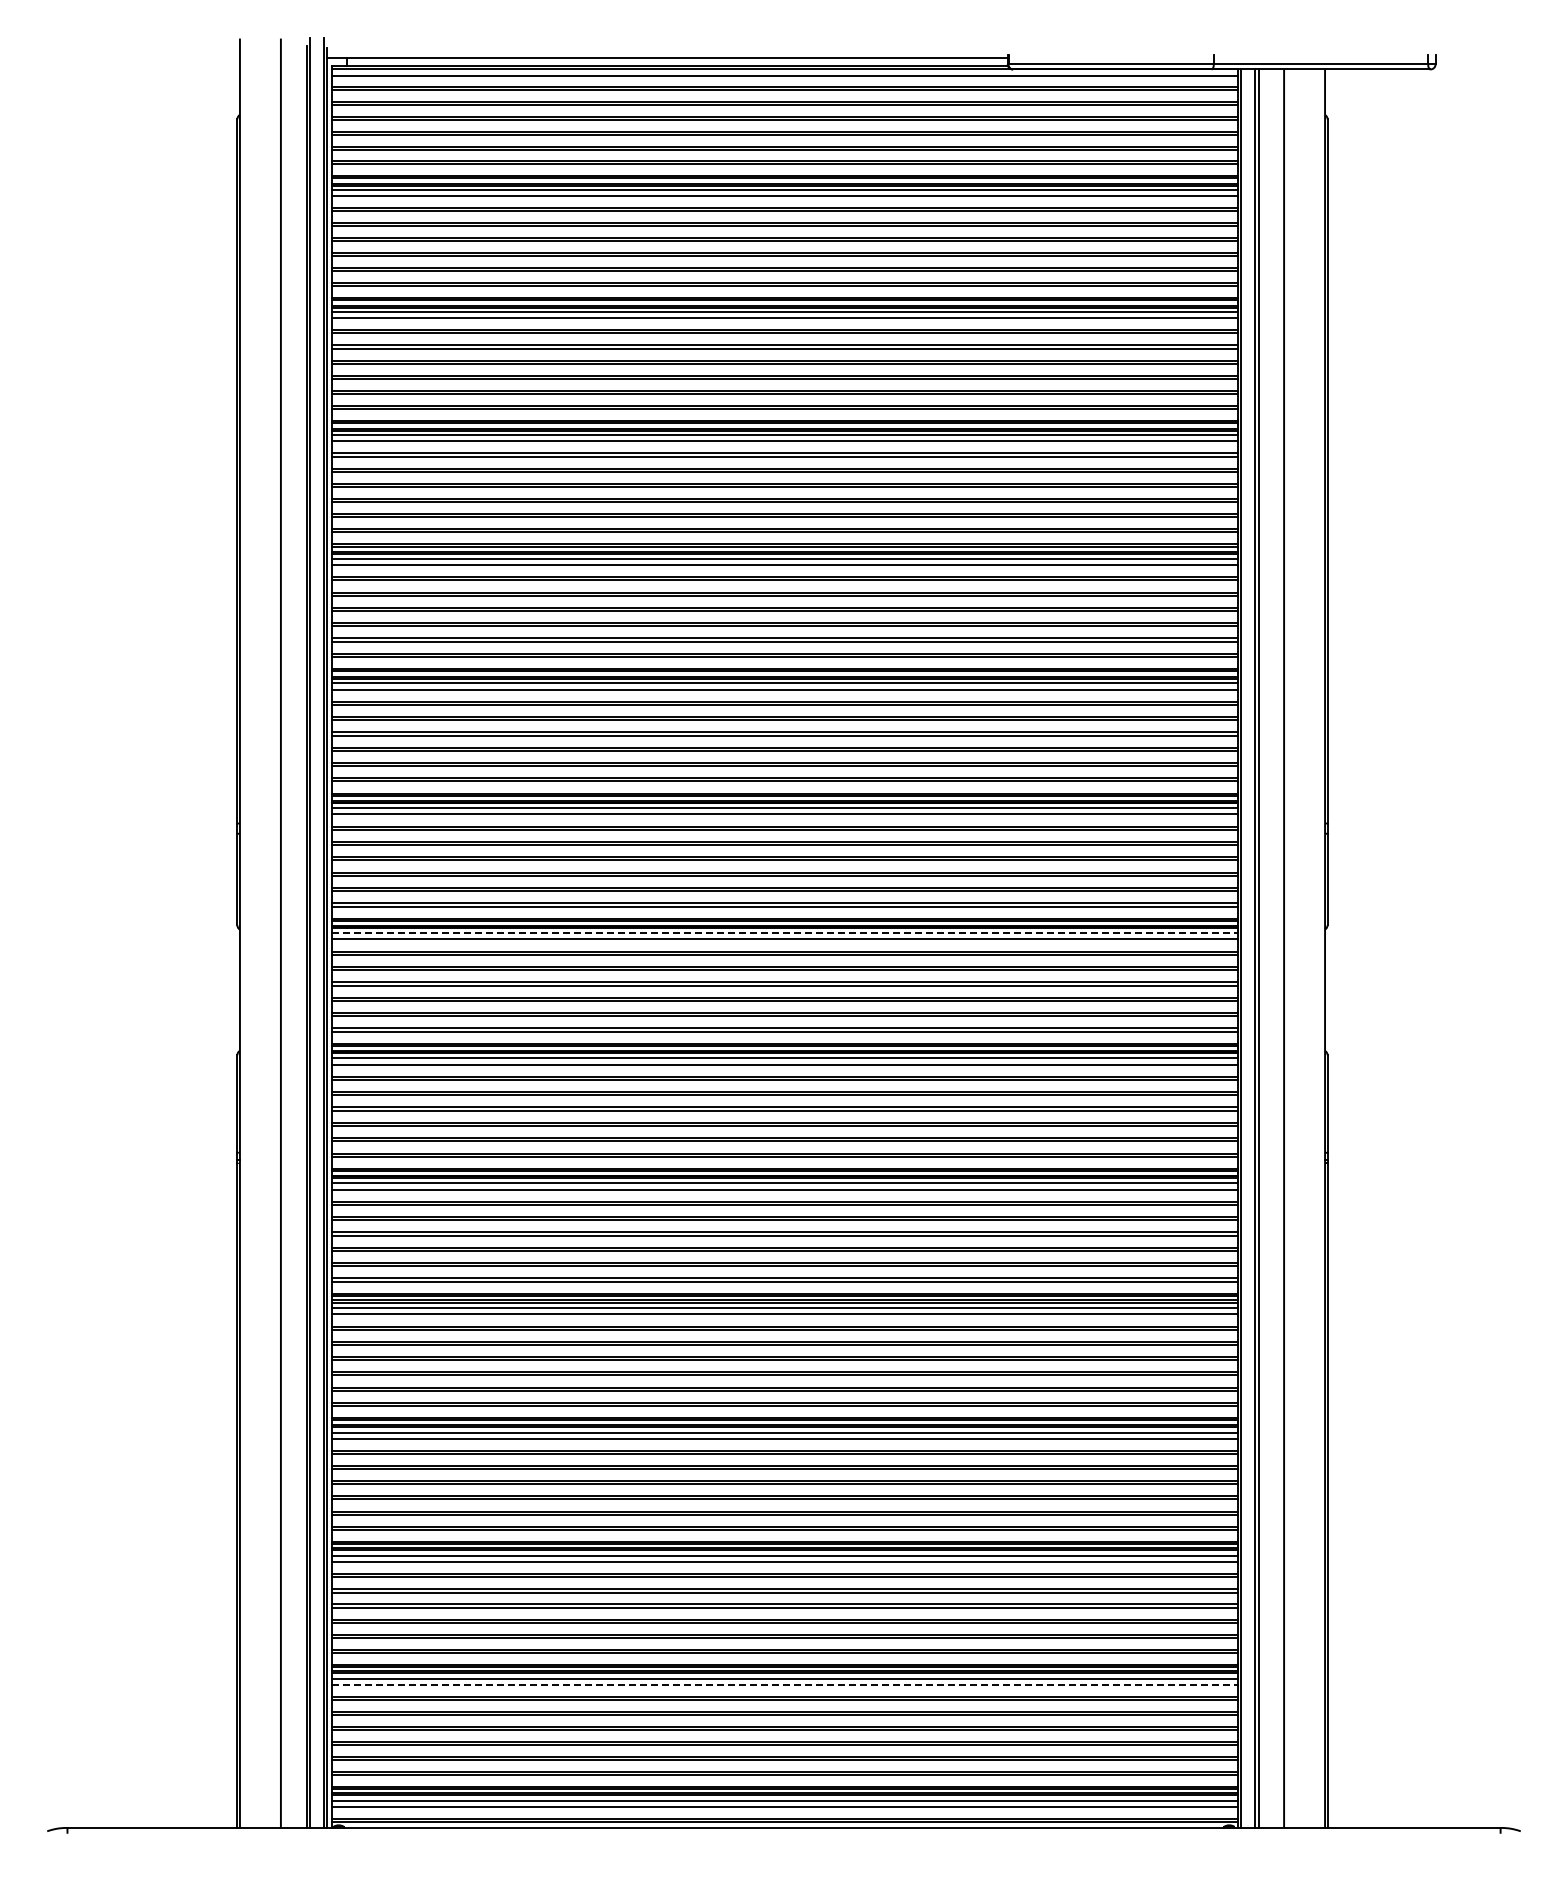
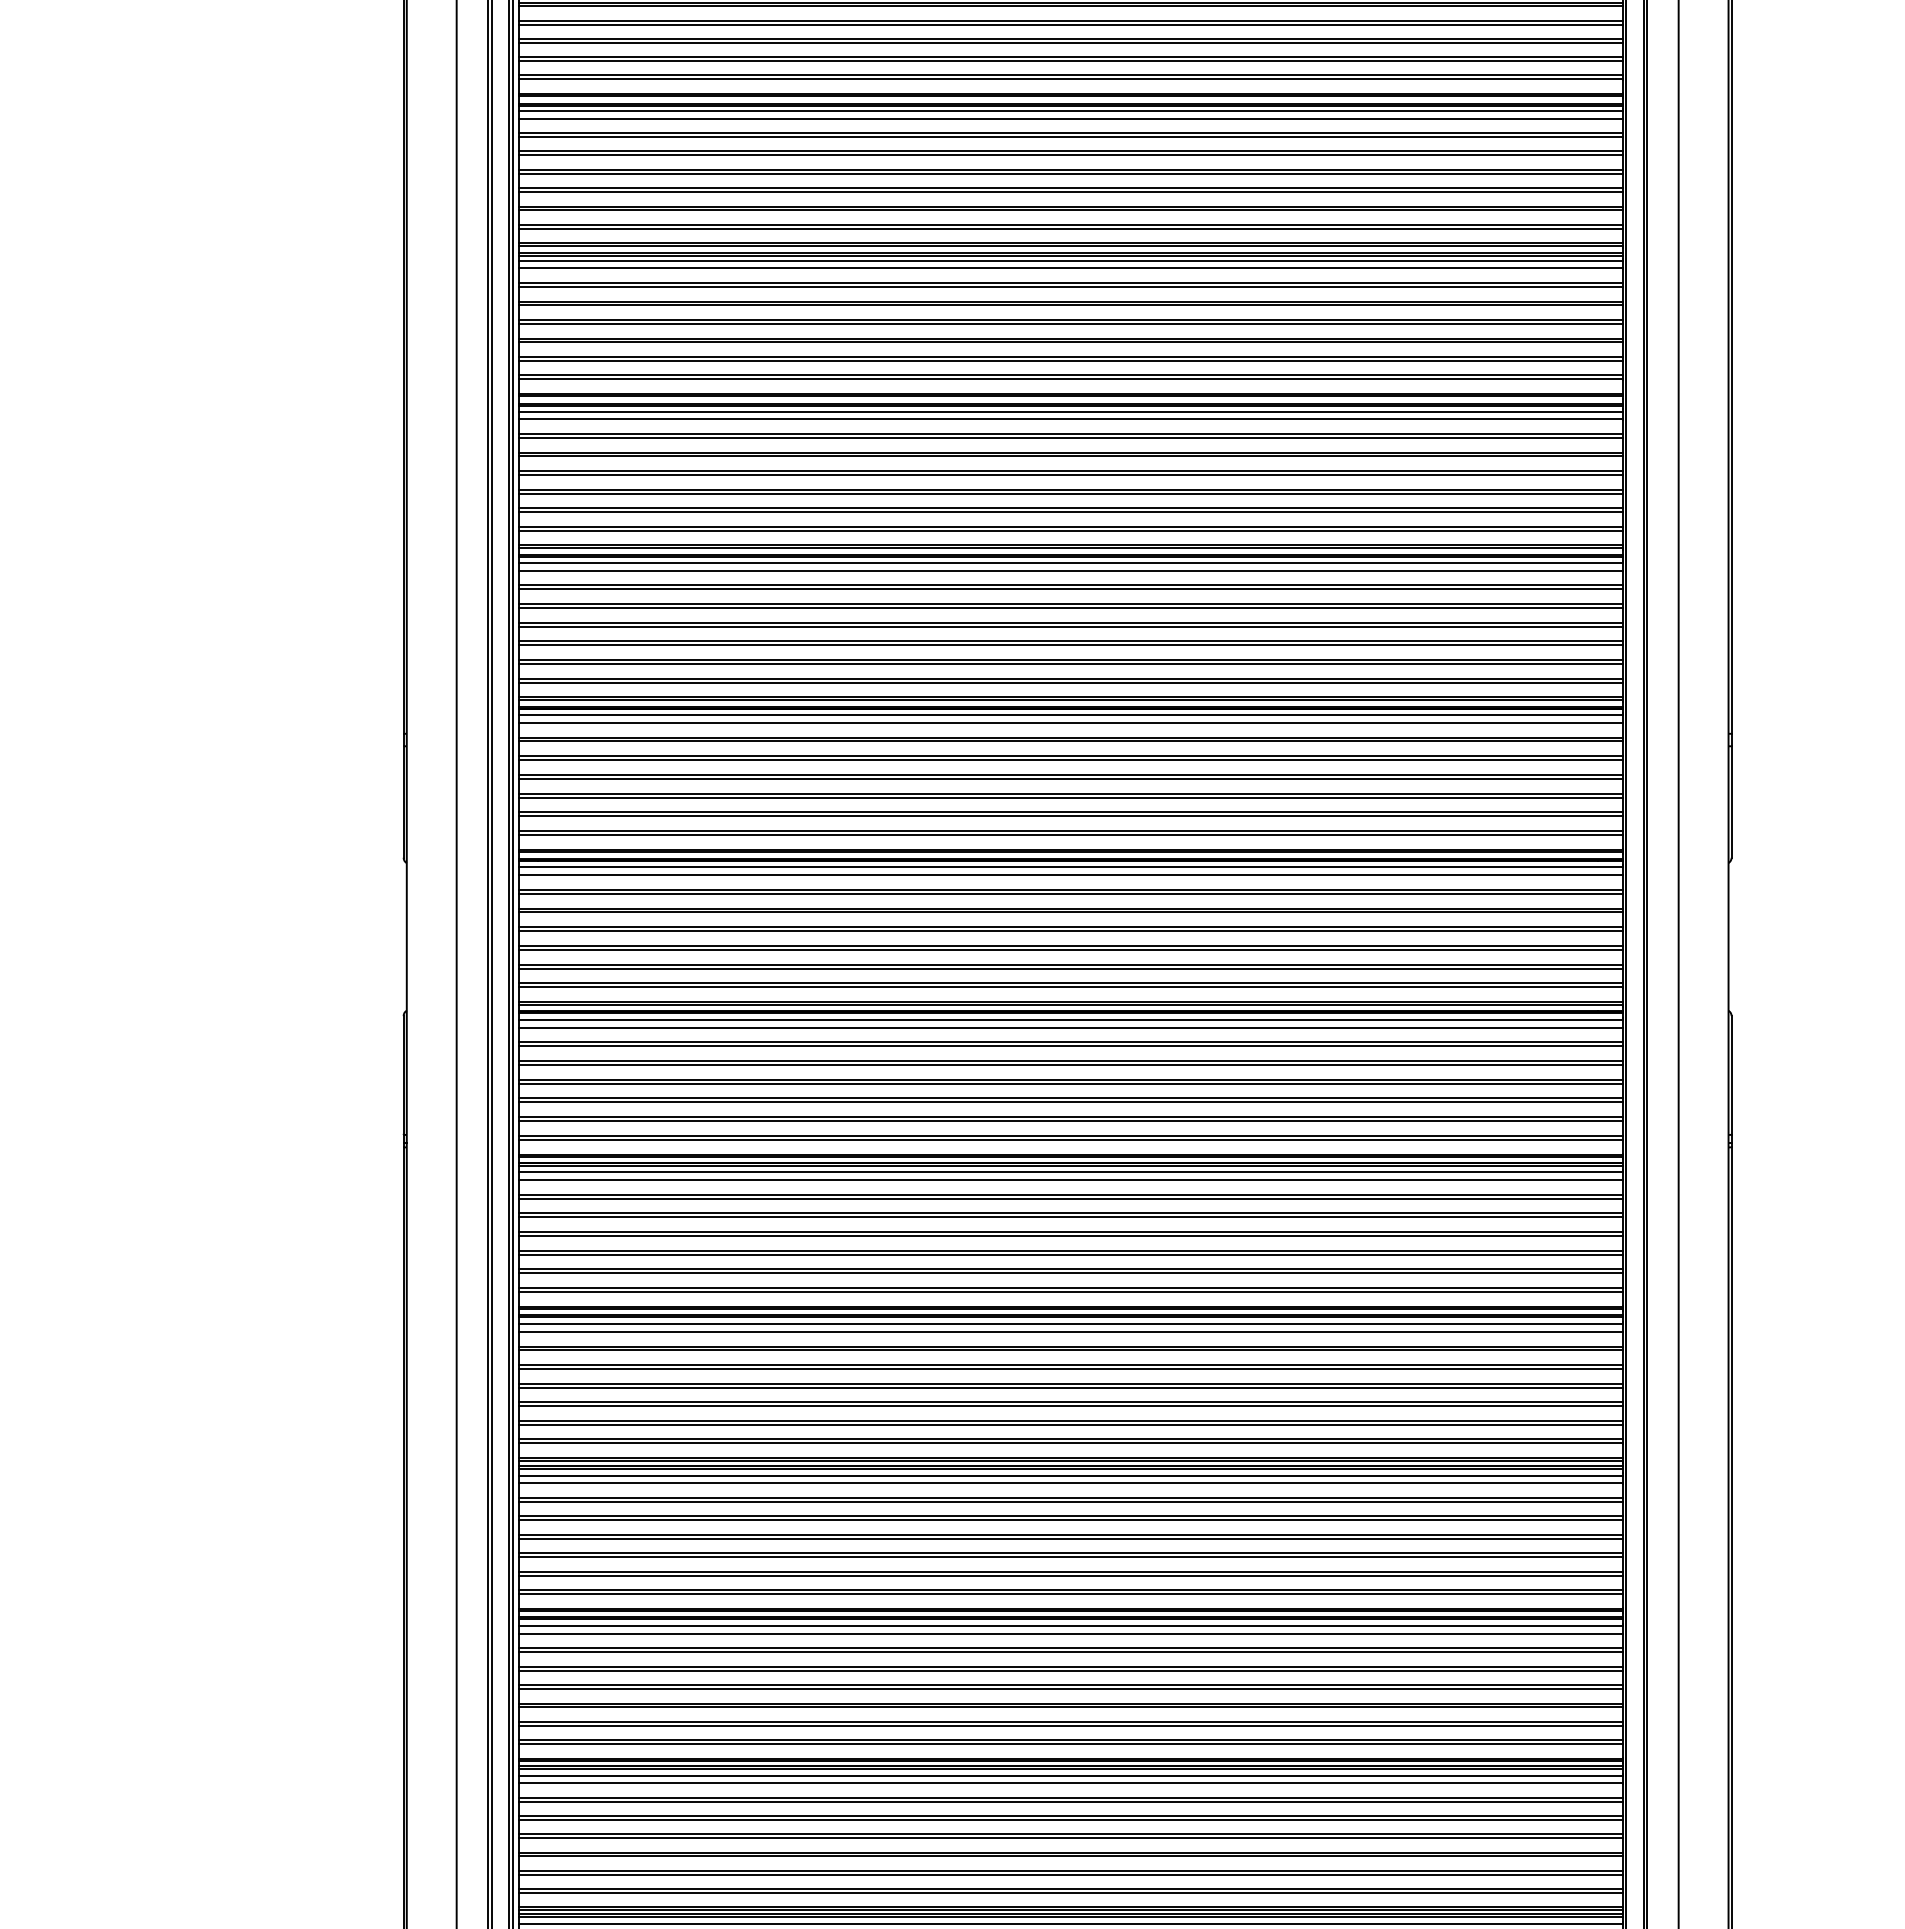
line: (785, 933) -> (1071, 867), dashed -> solid
line: (785, 1685) -> (1071, 1783), dashed -> solid

